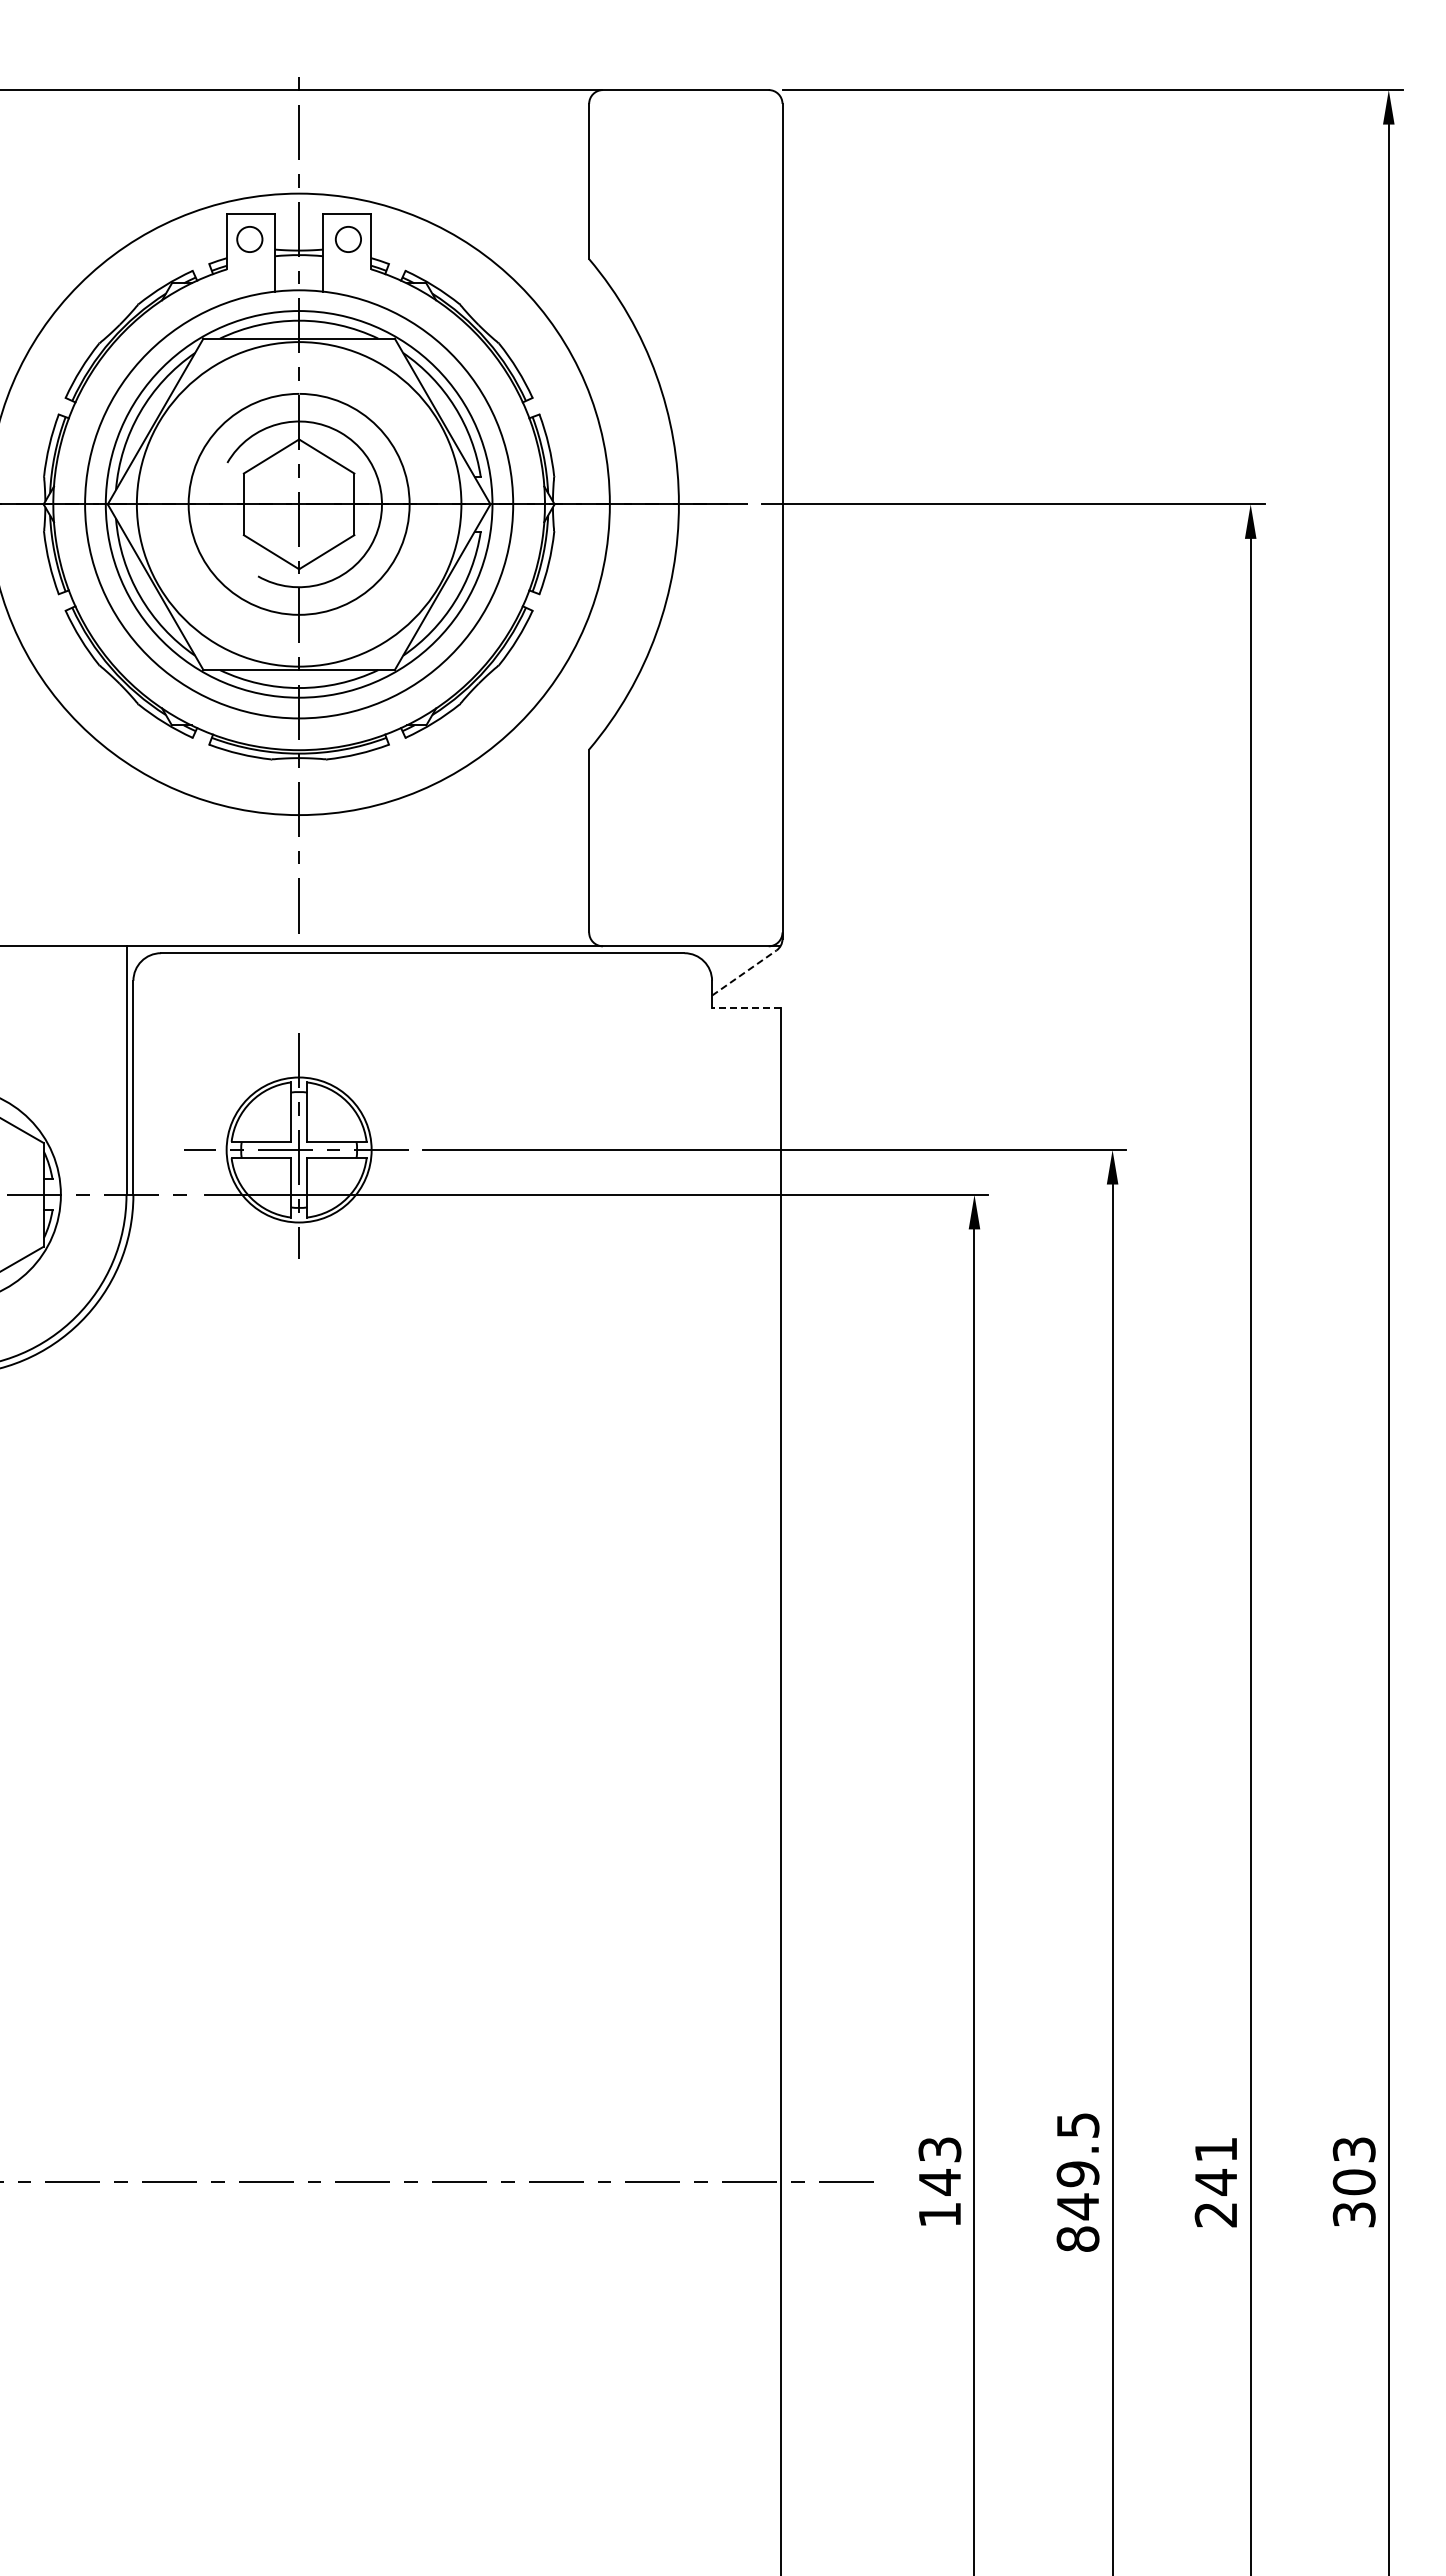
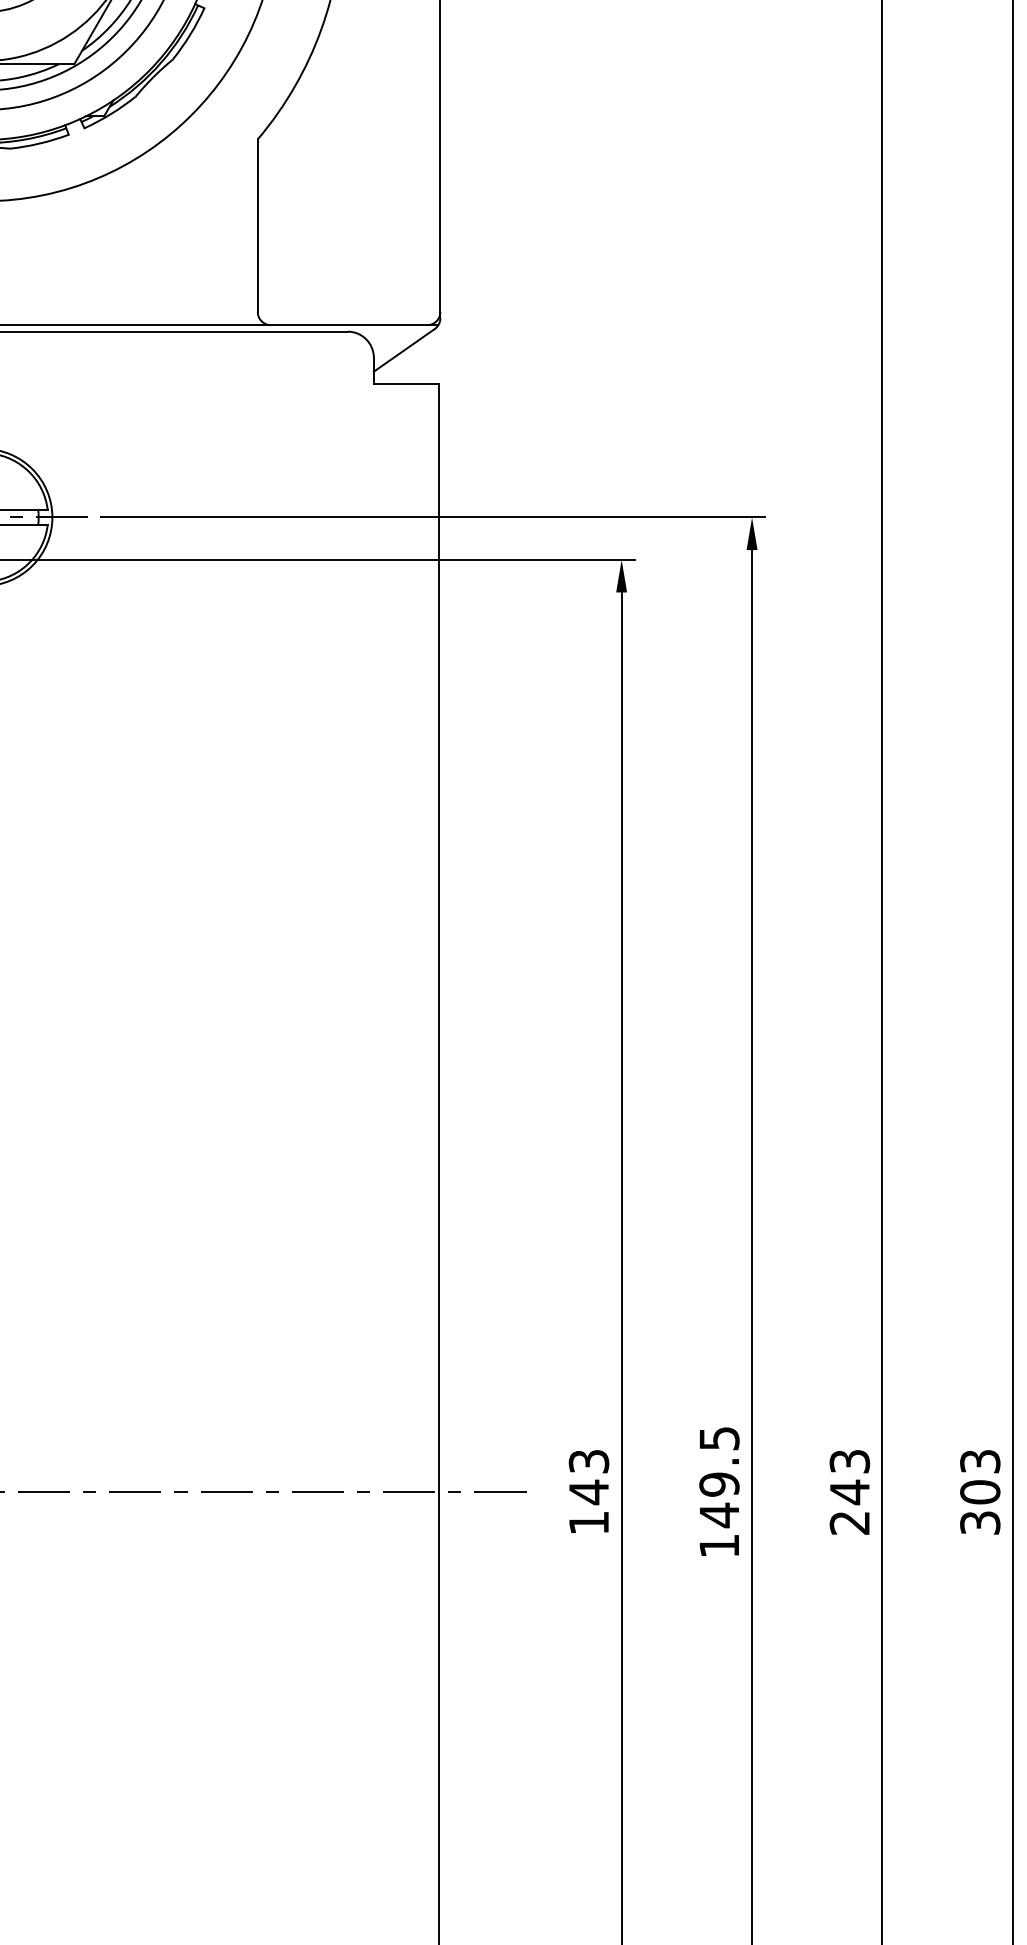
line: (744, 972) -> (404, 349), dashed -> solid
line: (746, 1008) -> (406, 383), dashed -> solid
text: (1215, 2149) -> (849, 1461), 241 -> 243
text: (1077, 2238) -> (718, 1545), 849.5 -> 149.5

